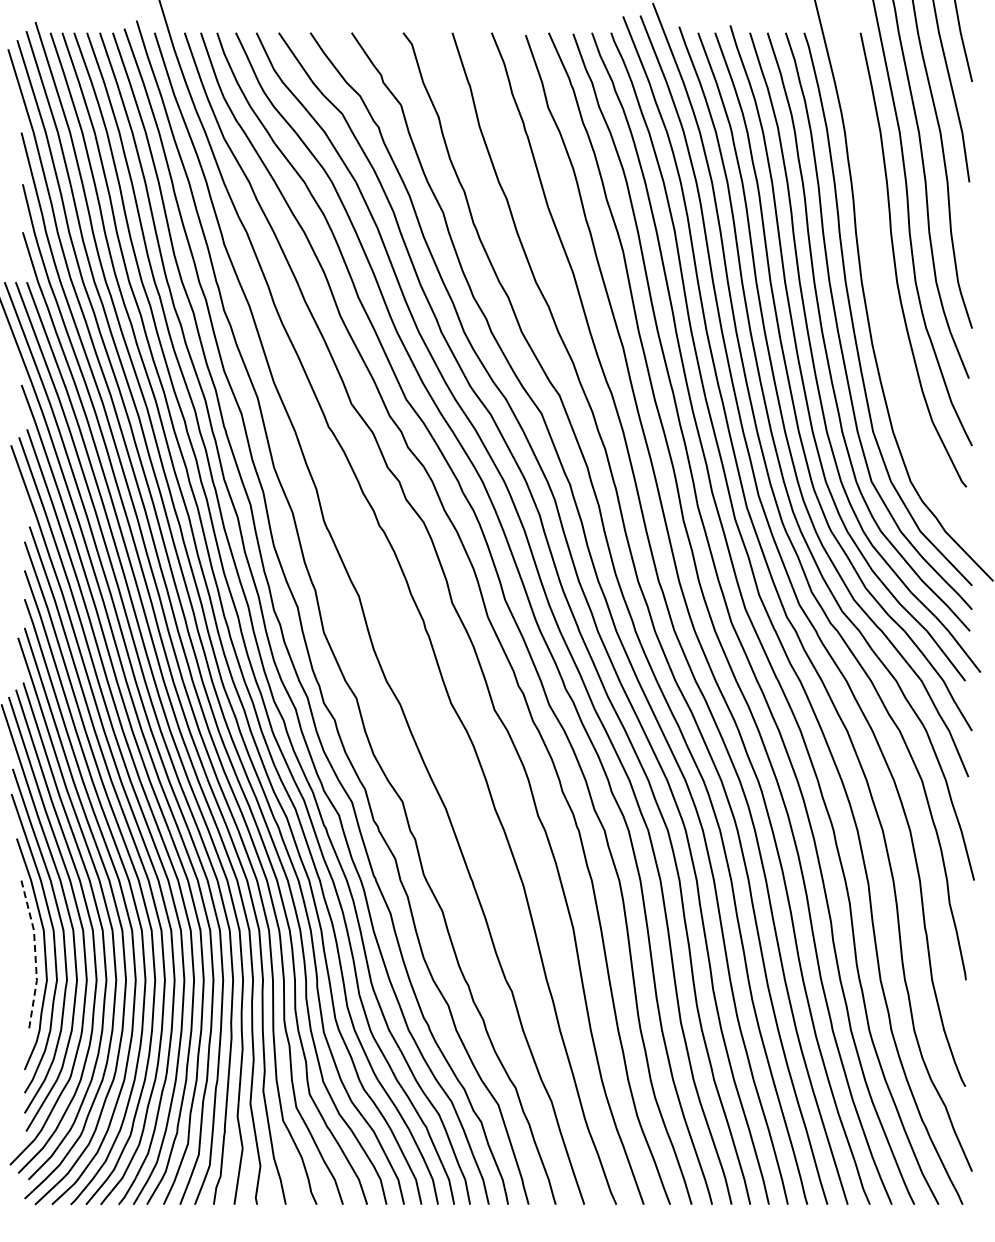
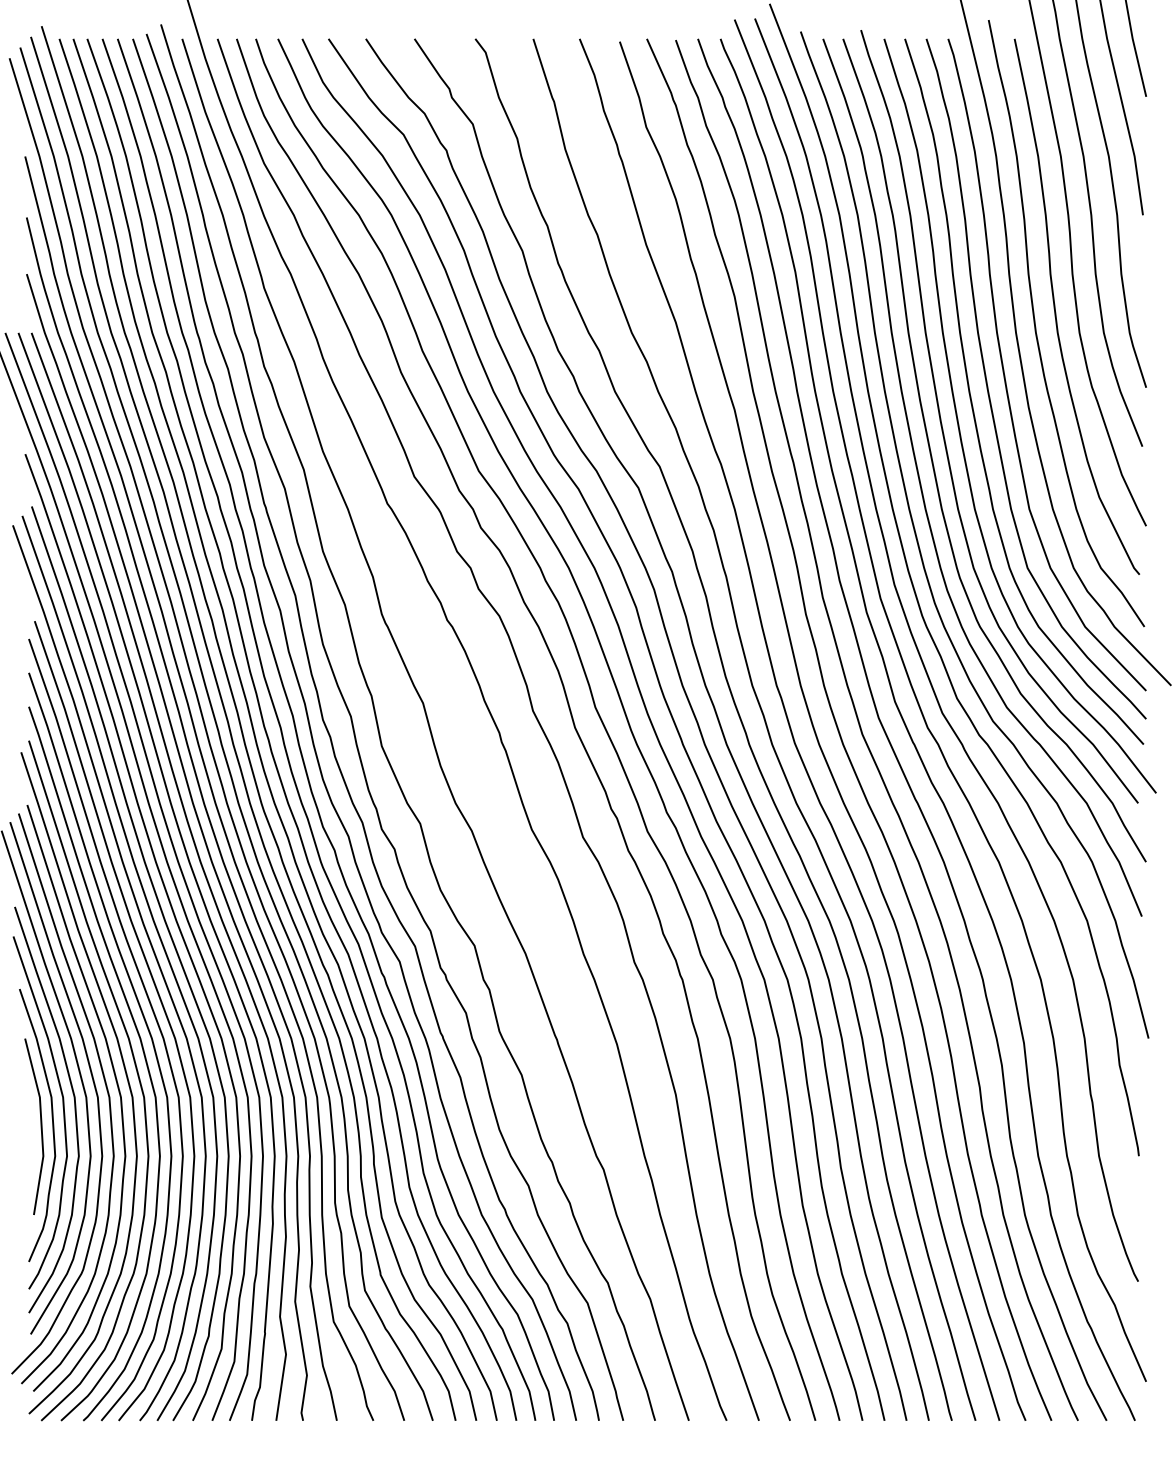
curve: (879, 278) -> (1036, 328), added
line: (35, 955) -> (41, 1126), dashed -> solid

